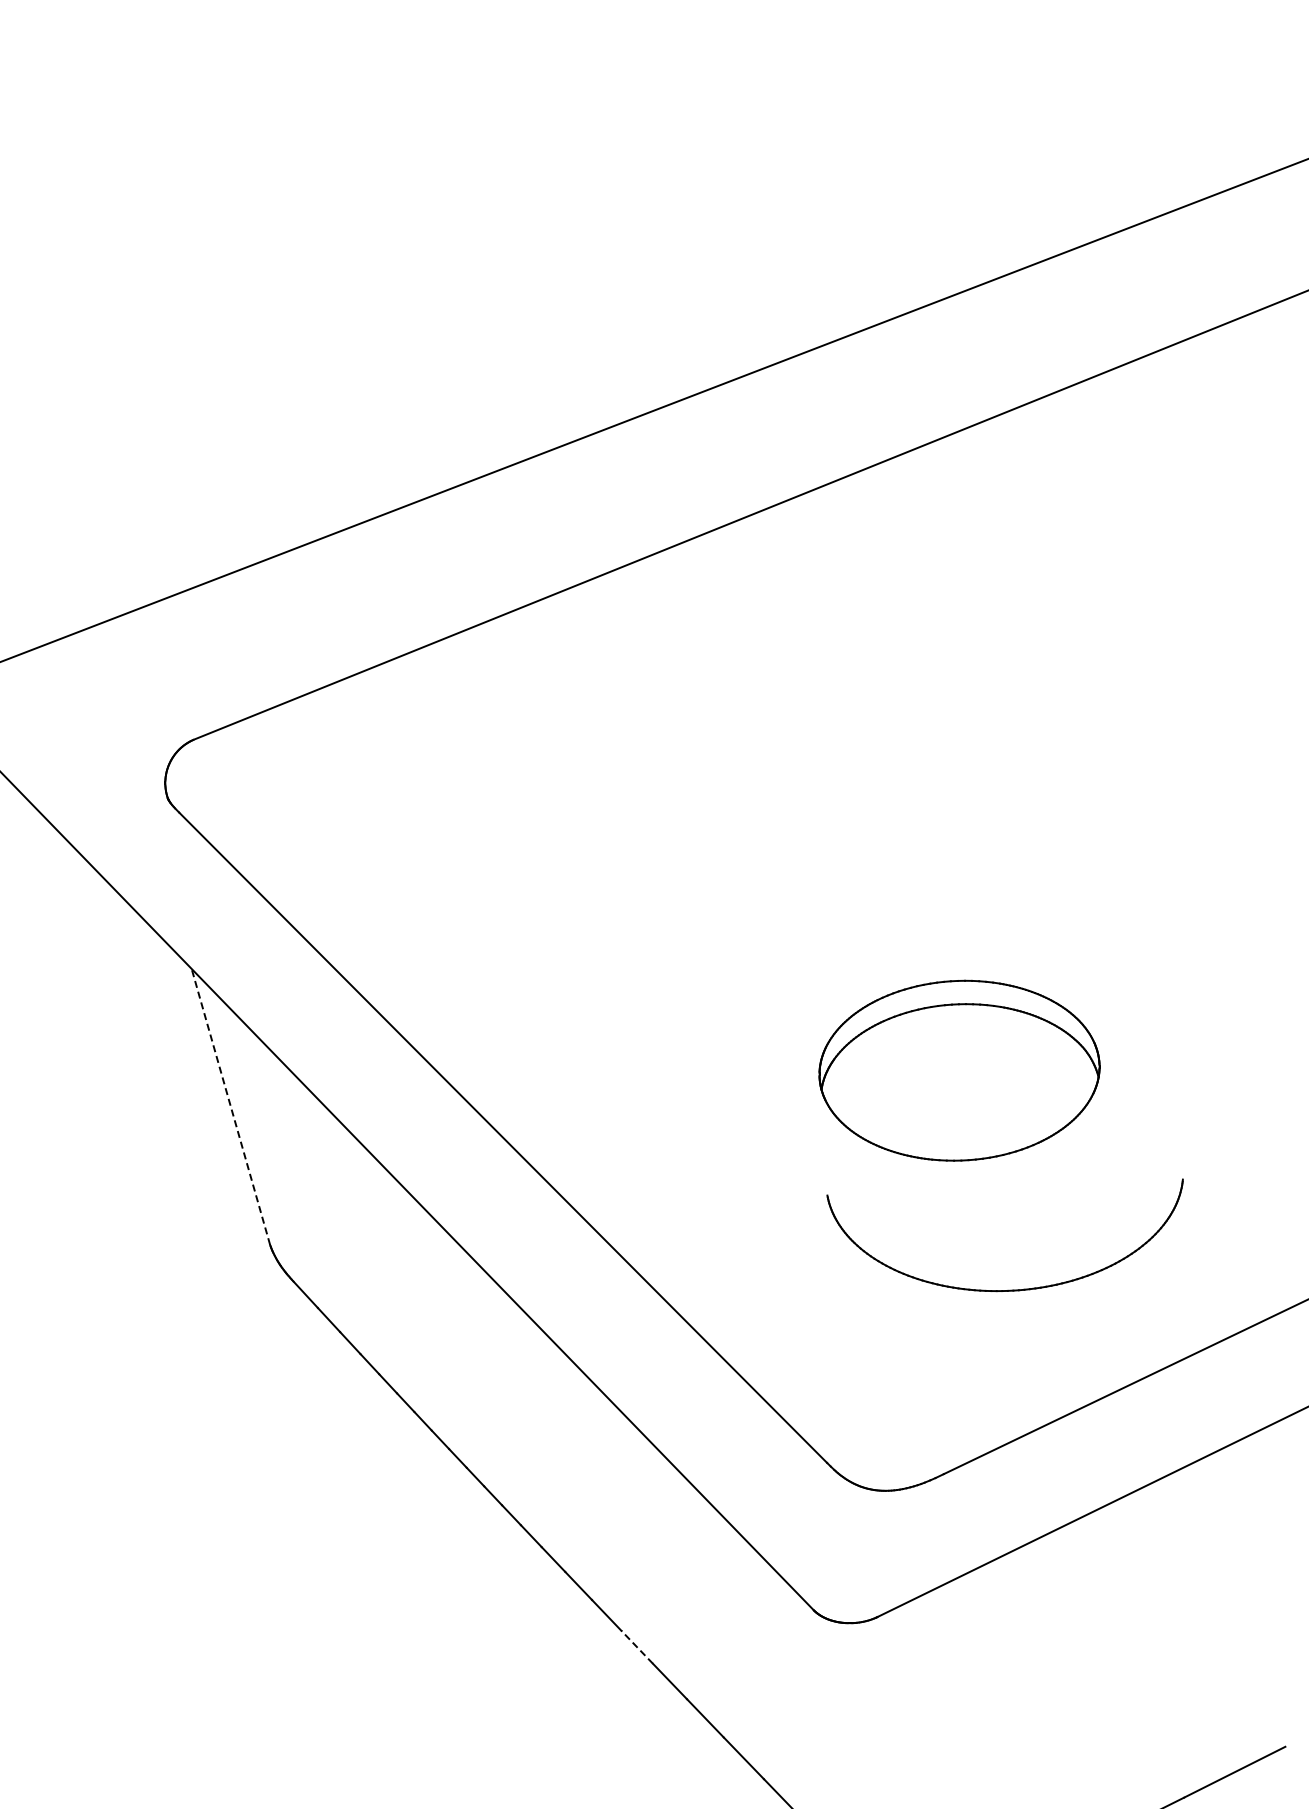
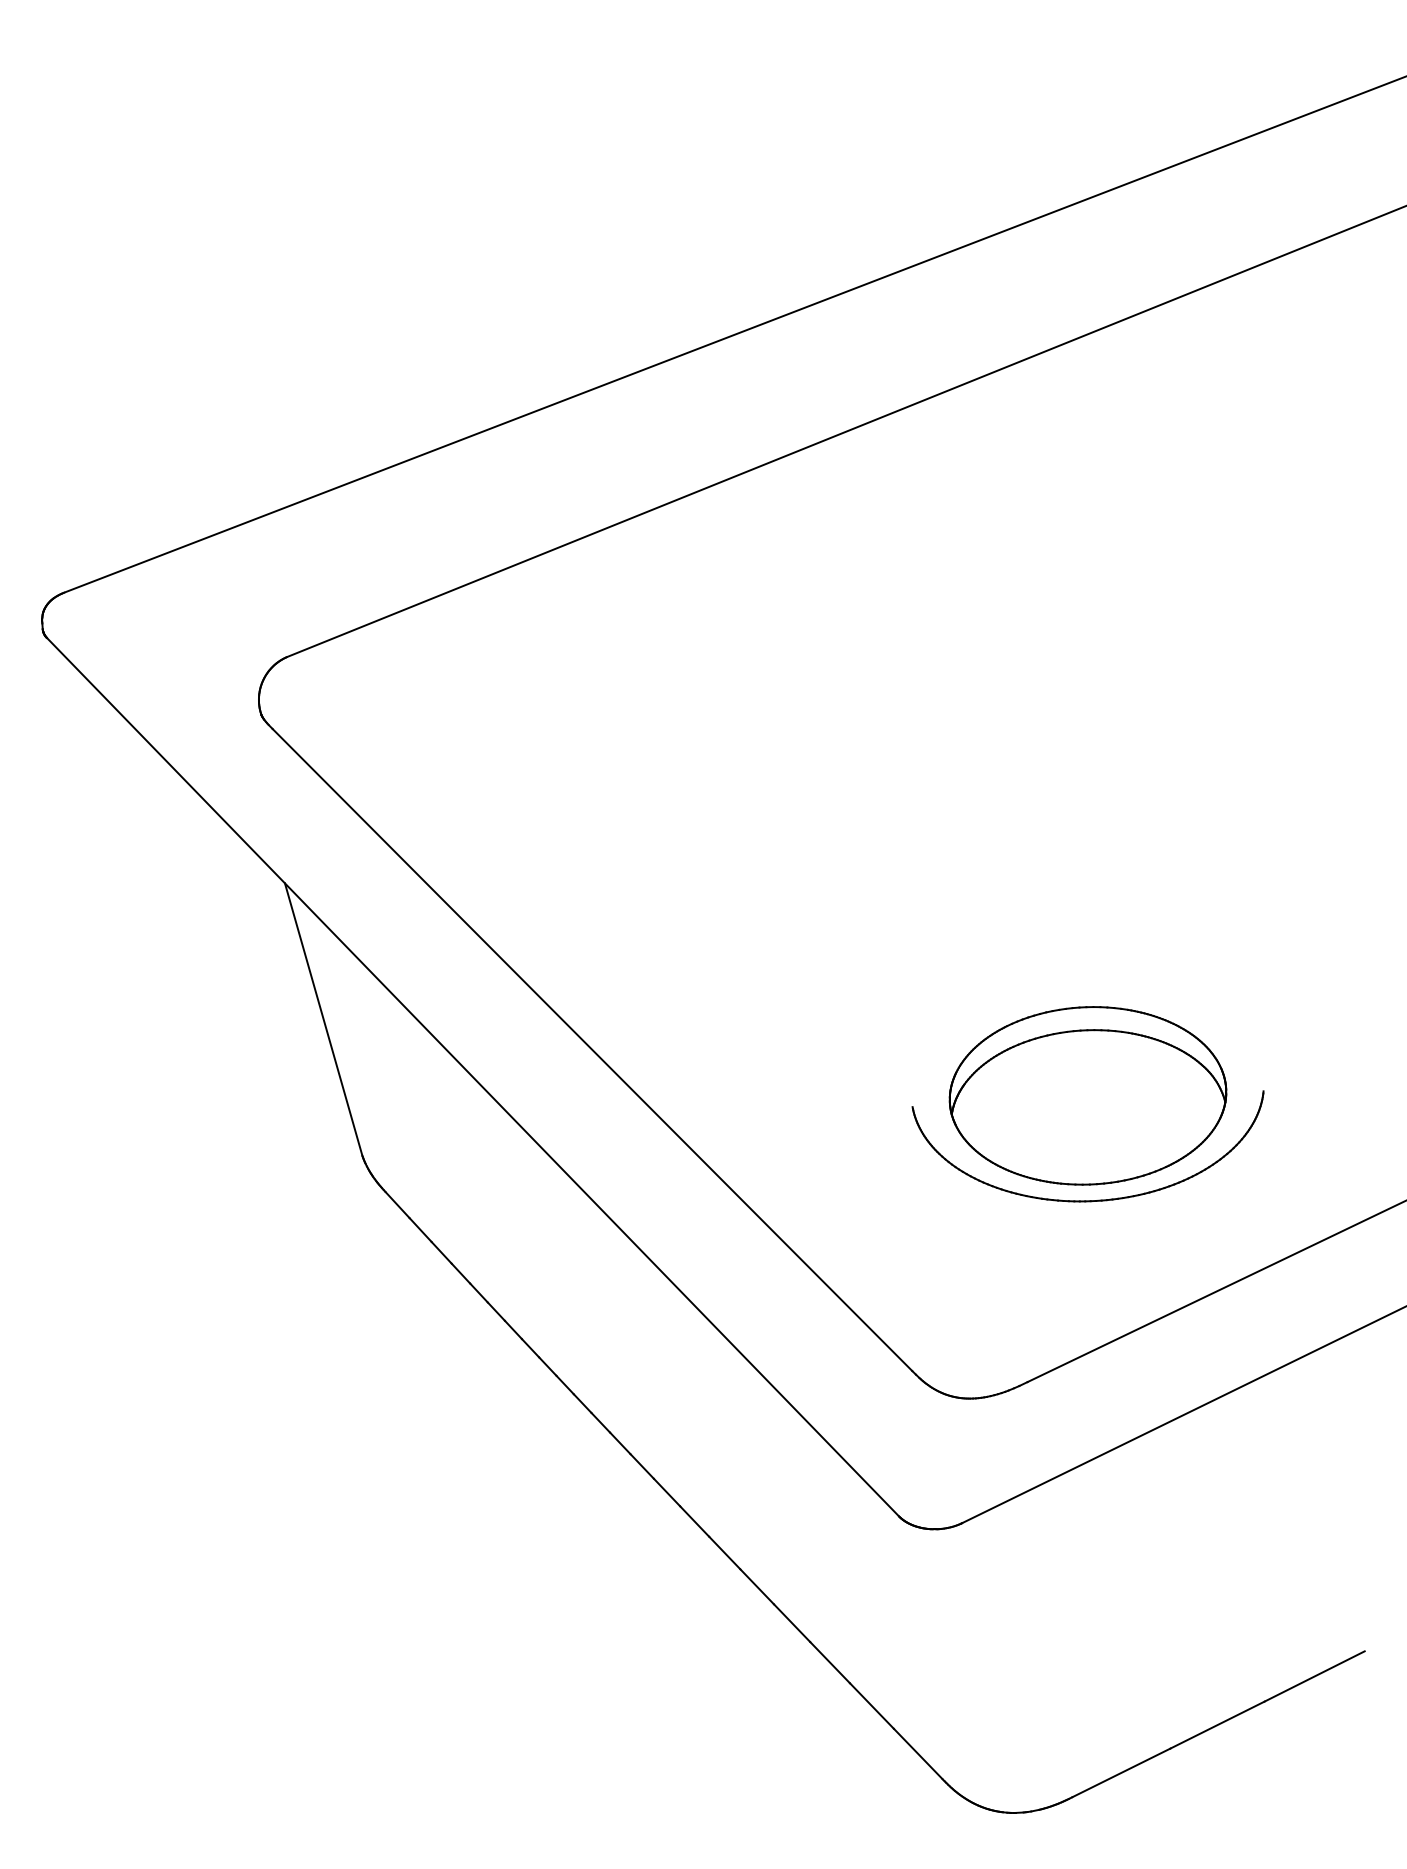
part: (958, 1070) -> (1087, 1095), moved
line: (230, 1106) -> (323, 1019), dashed -> solid
line: (636, 1647) -> (724, 1553), dashed -> solid

